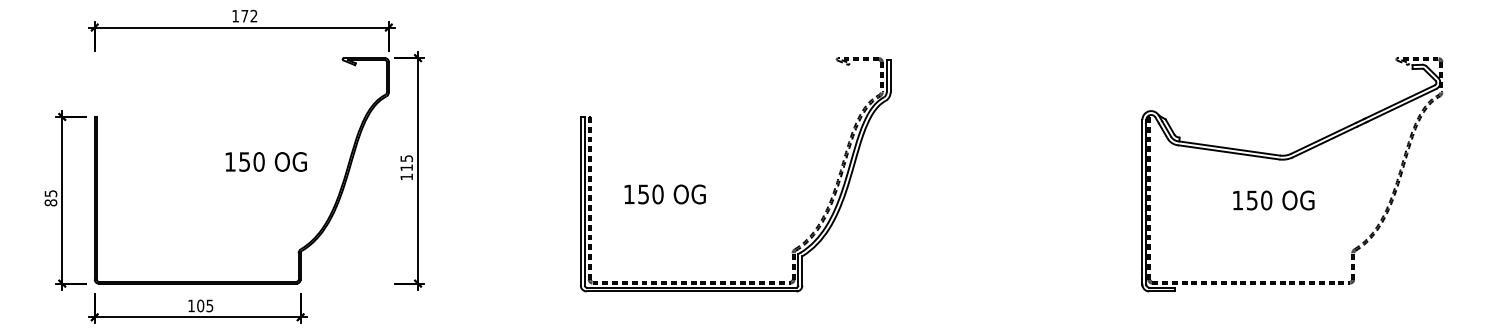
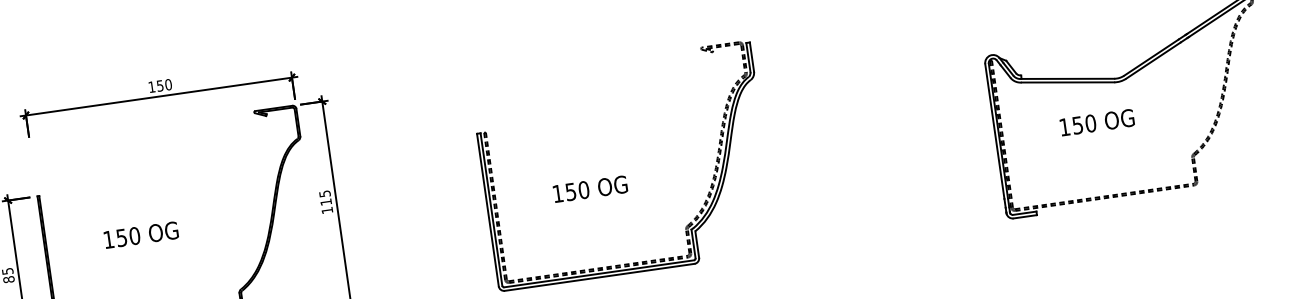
text: (249, 16) -> (164, 85), 172 -> 150
text: (265, 161) -> (140, 234), moved
text: (664, 194) -> (589, 189), moved
text: (1273, 200) -> (1097, 122), moved

